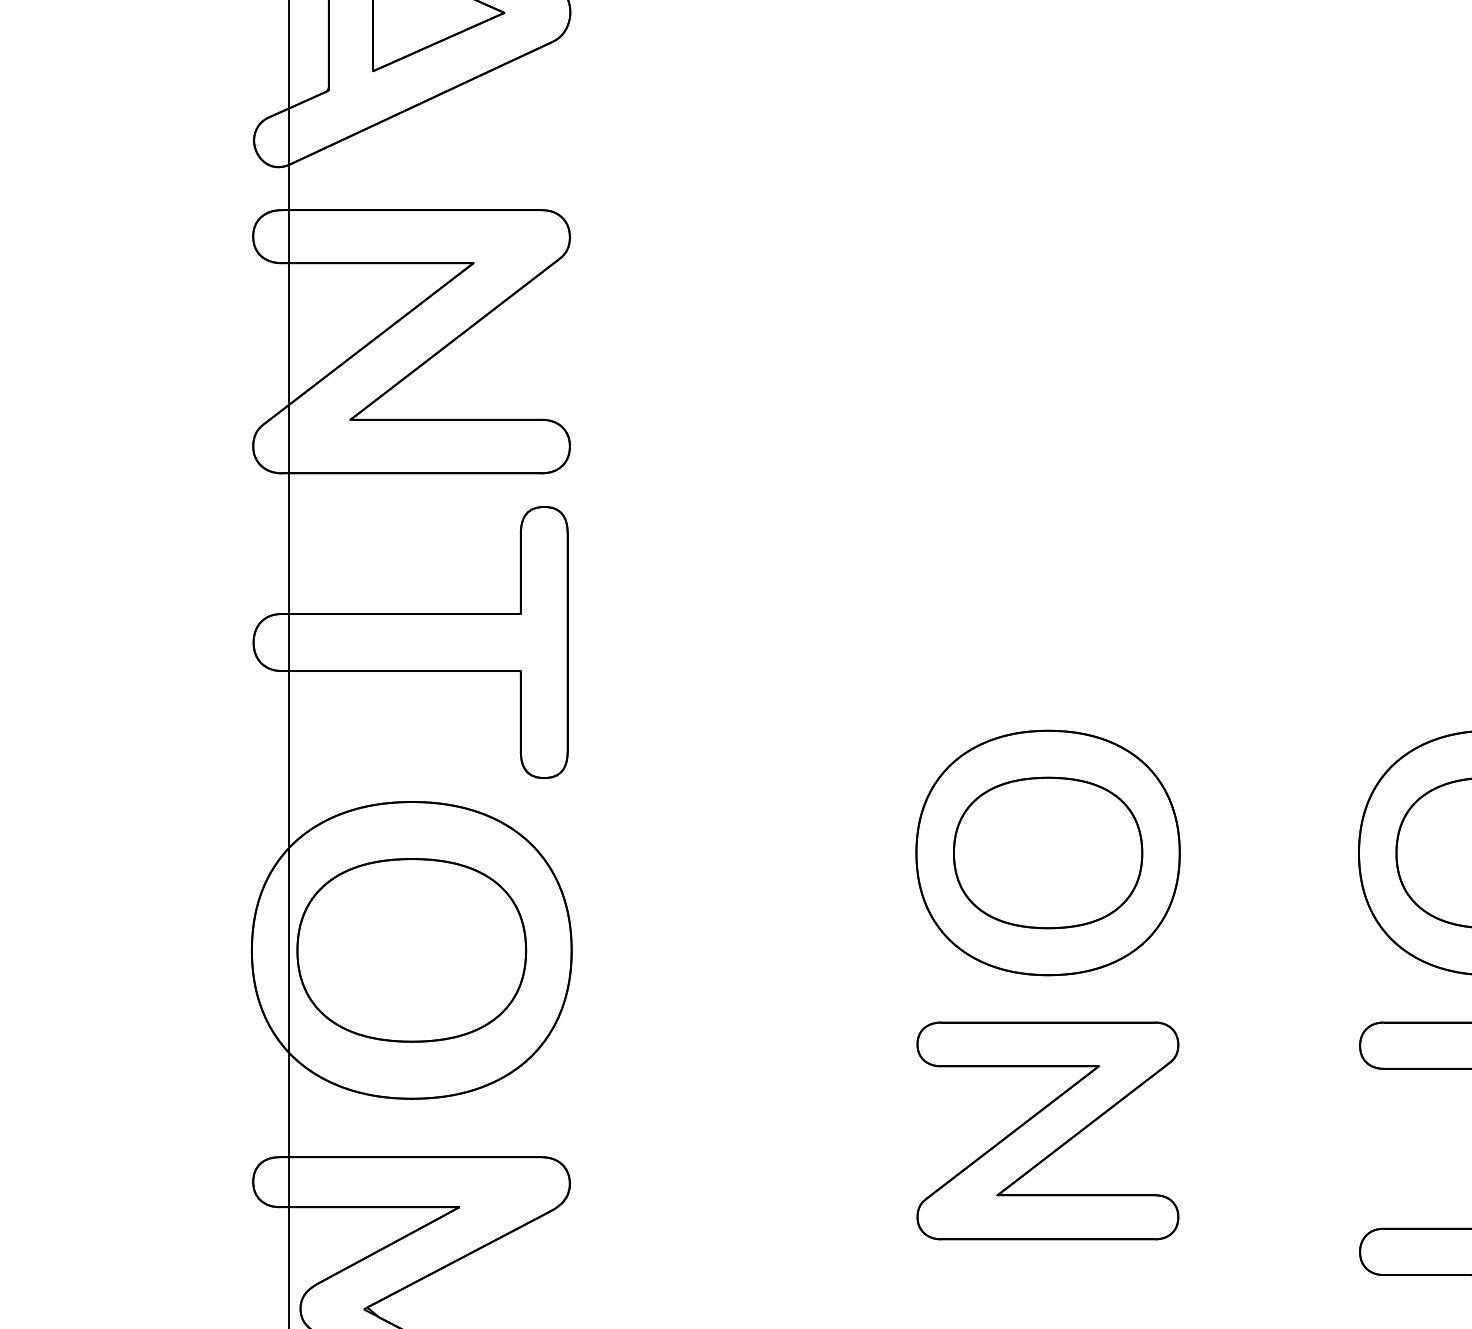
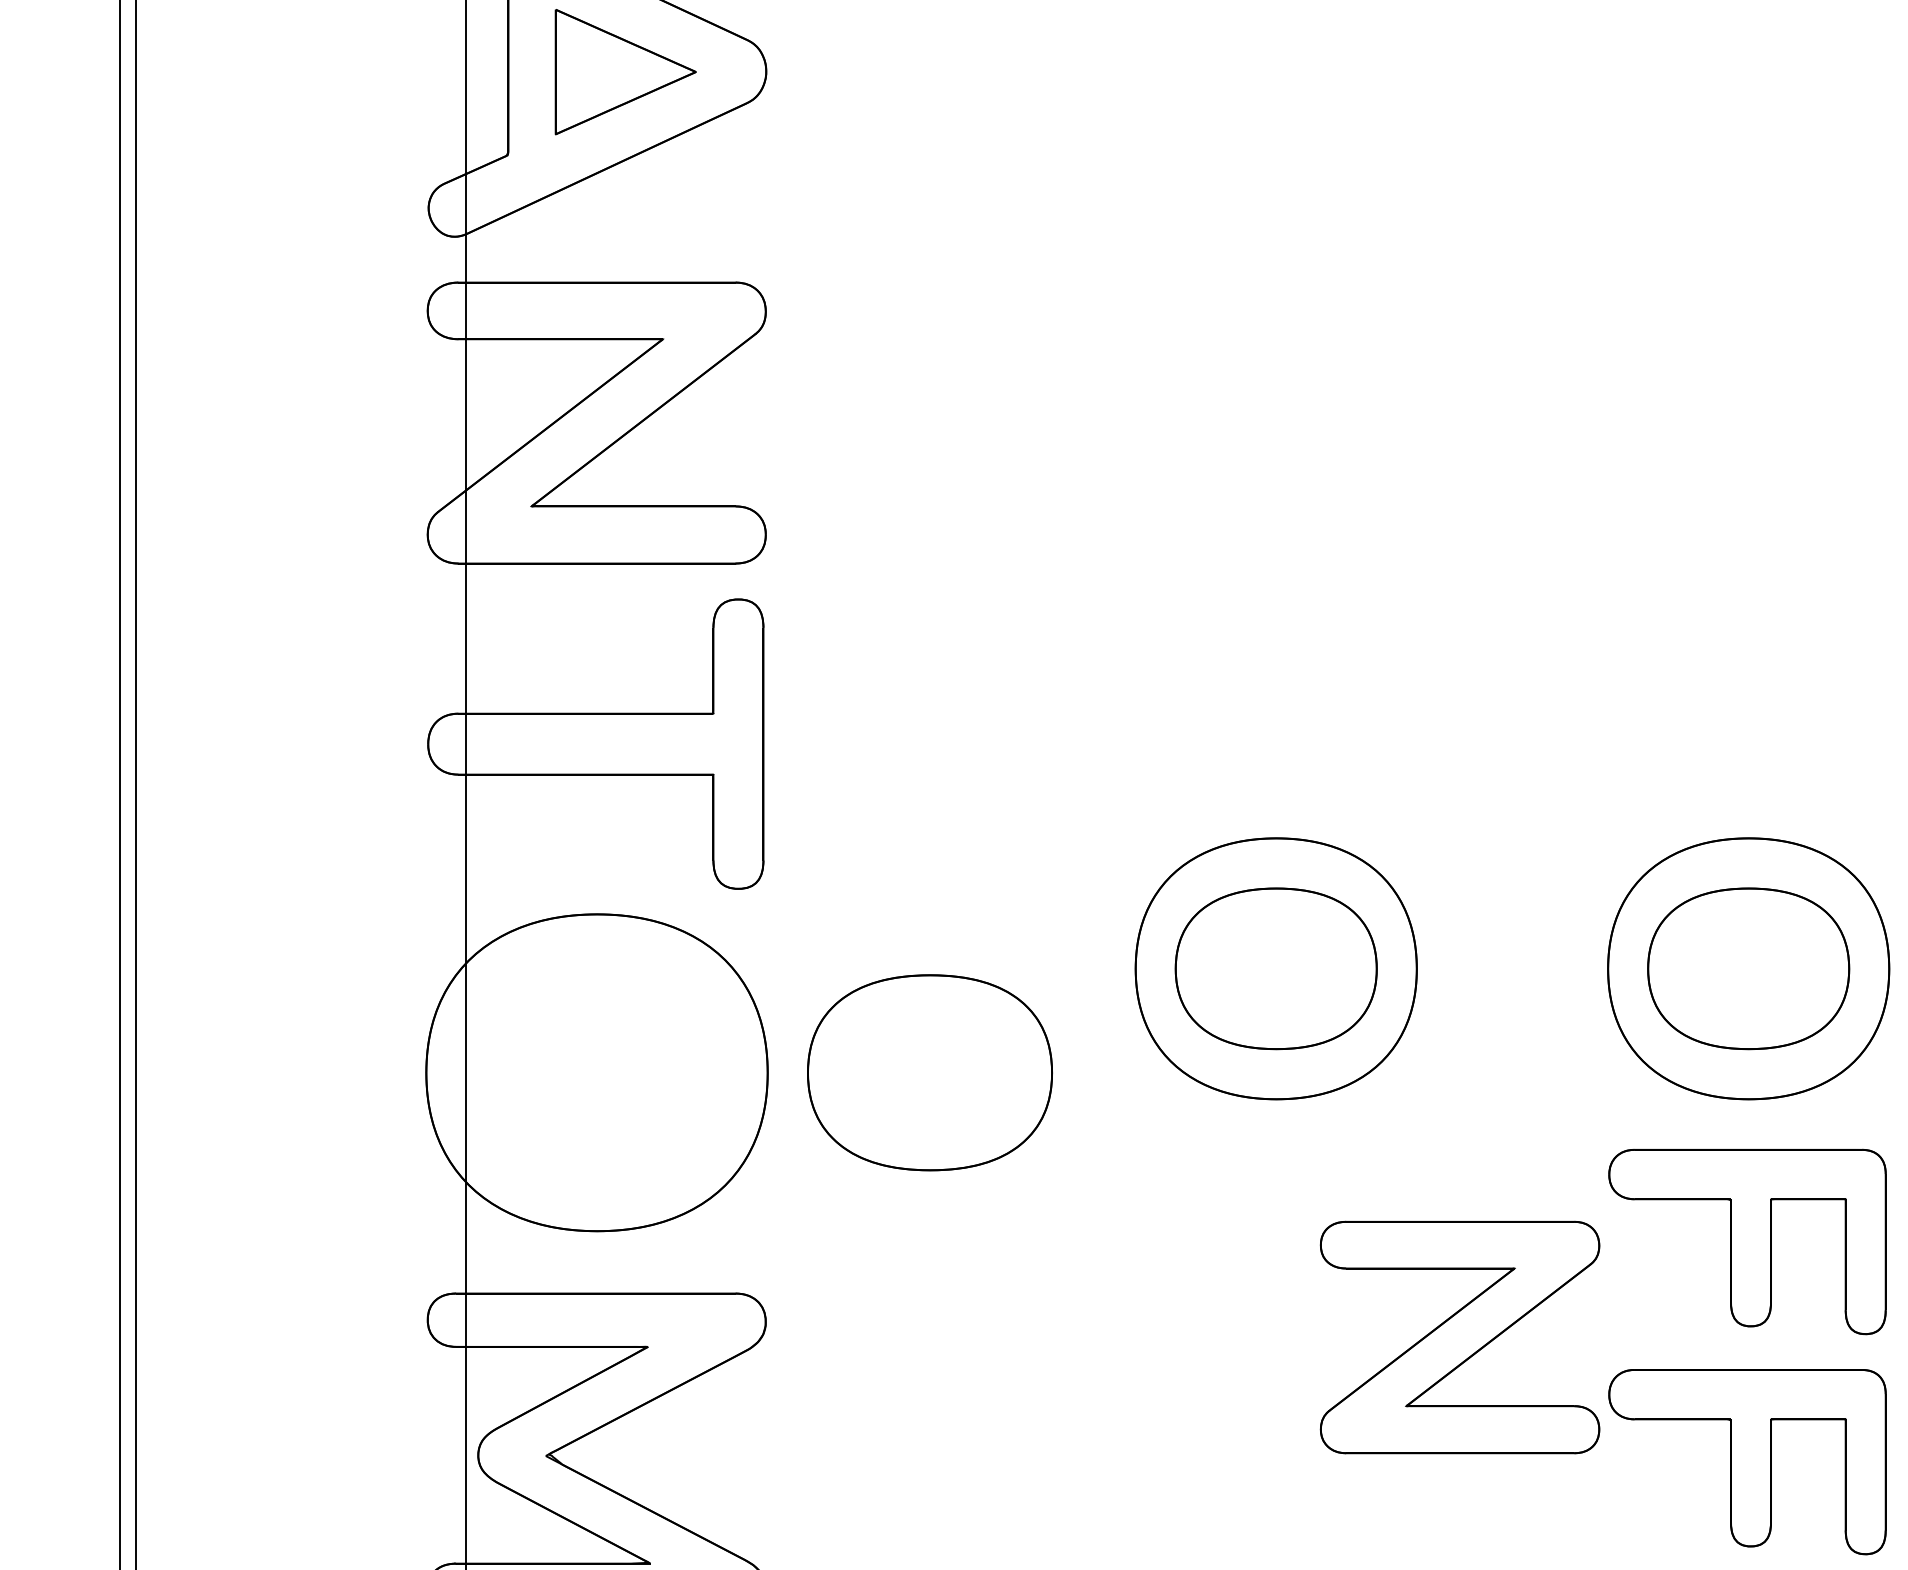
part: (411, 950) -> (929, 1072), moved
part: (1047, 1130) -> (1459, 1337), moved

